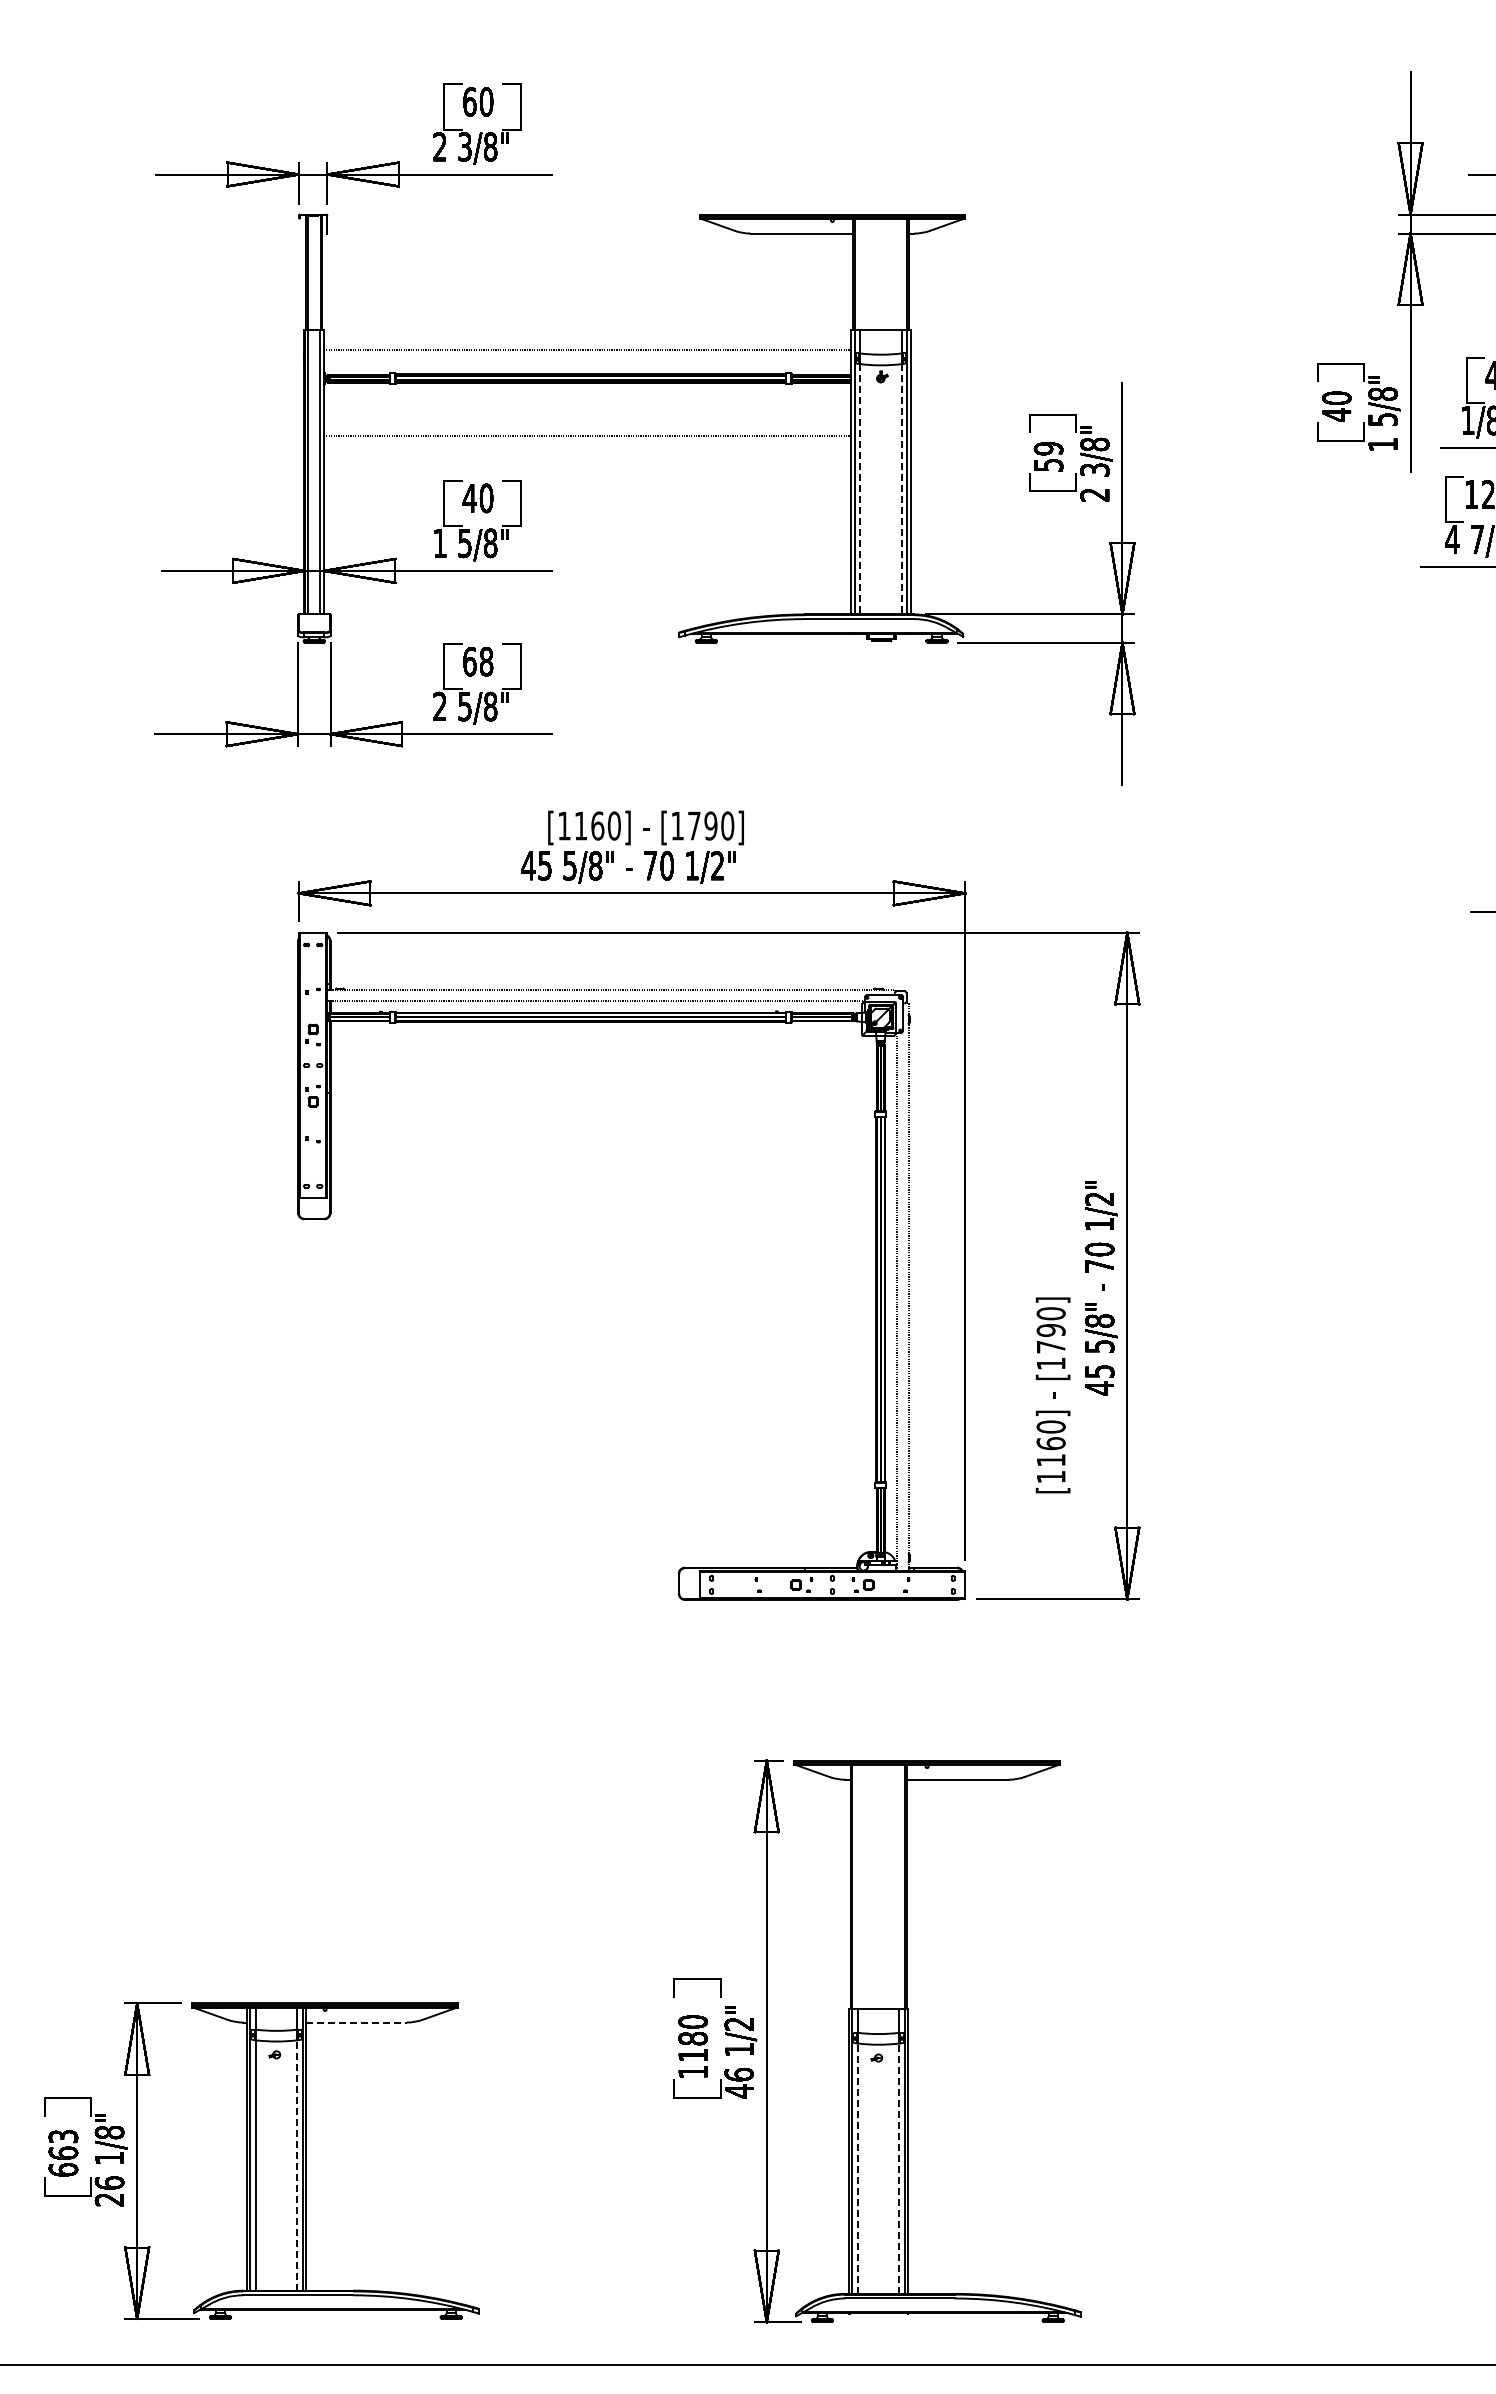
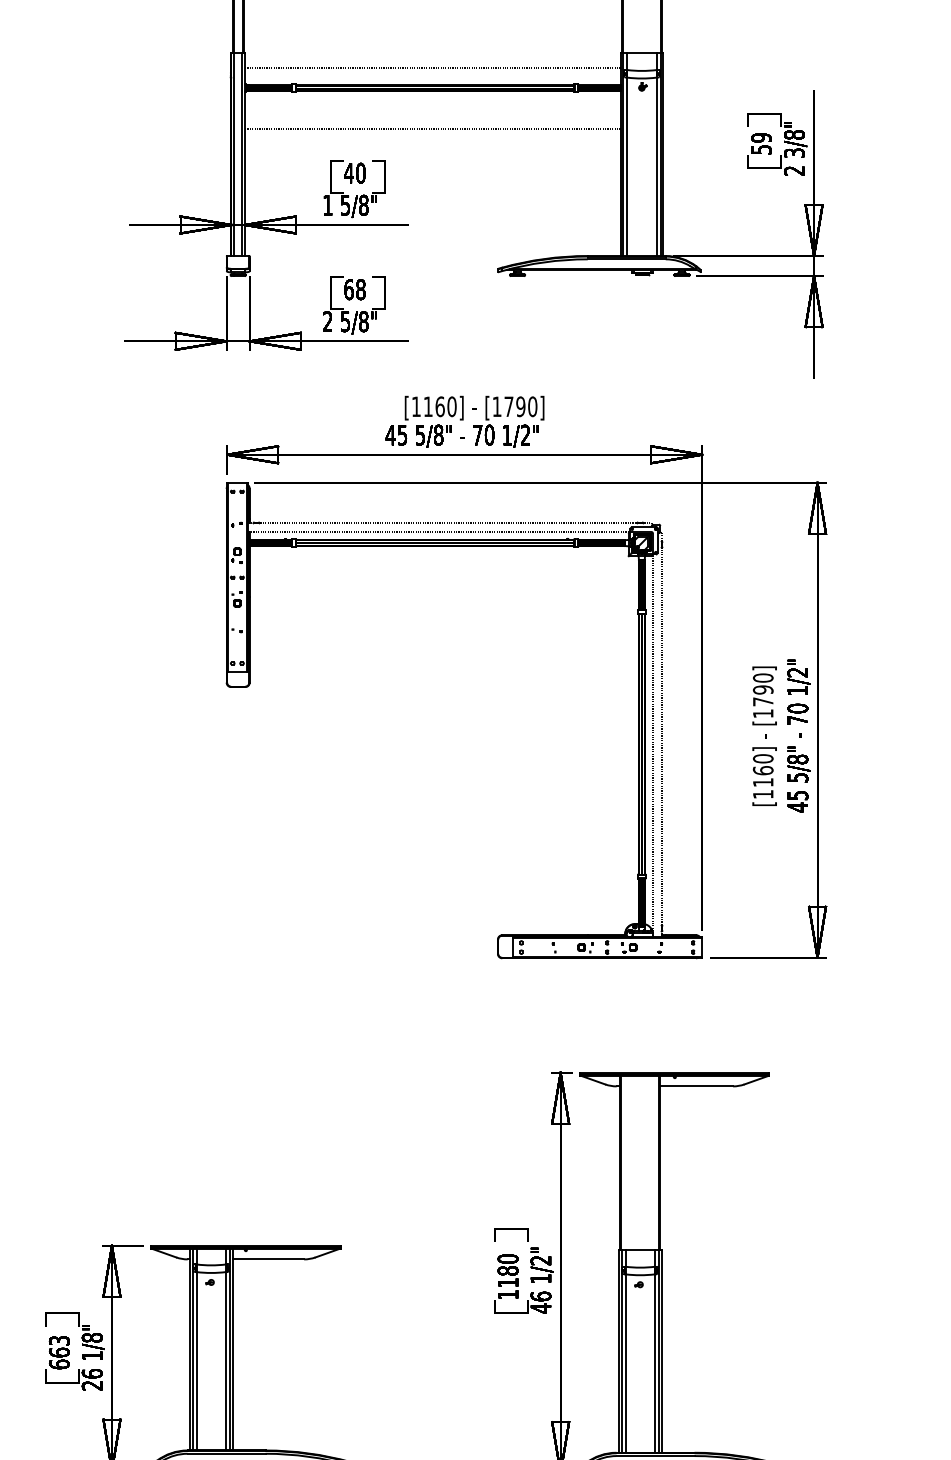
line: (860, 489) -> (627, 166), dashed -> solid
line: (901, 489) -> (656, 166), dashed -> solid
text: (1052, 1395) -> (764, 736), moved
line: (357, 2022) -> (268, 1259), dashed -> solid
line: (297, 2164) -> (226, 1360), dashed -> solid
line: (858, 2168) -> (625, 1363), dashed -> solid
line: (899, 2168) -> (655, 1363), dashed -> solid

